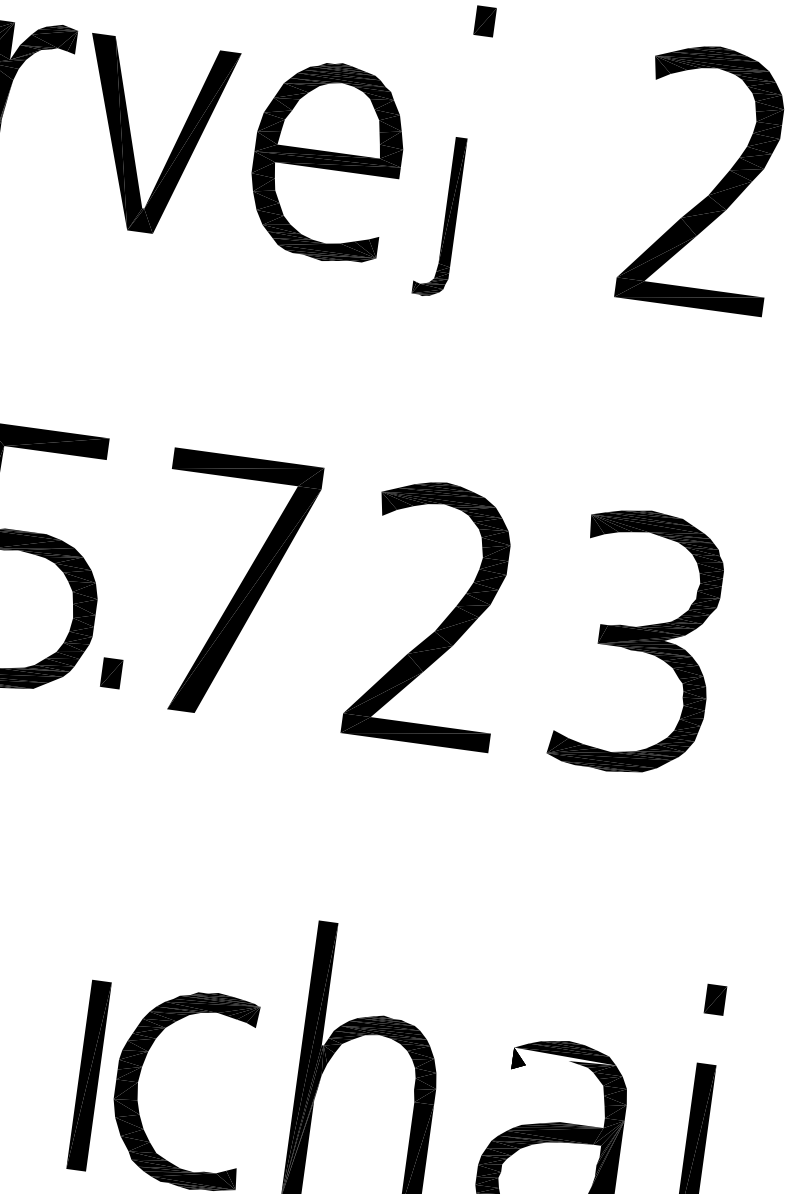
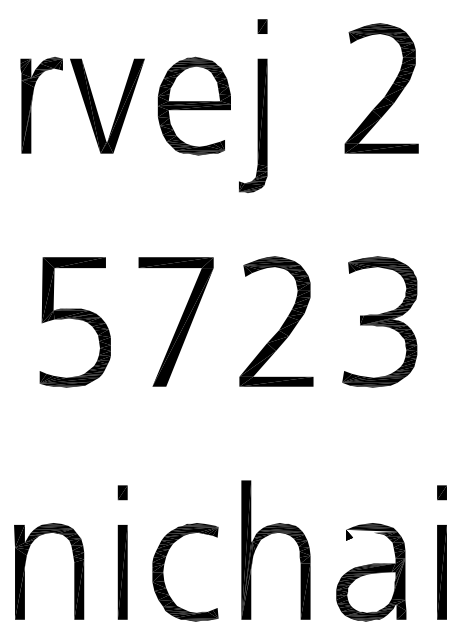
part: (439, 216) -> (253, 125), size x1.67
part: (111, 672) -> (122, 492), moved
part: (88, 1075) -> (122, 572), moved

